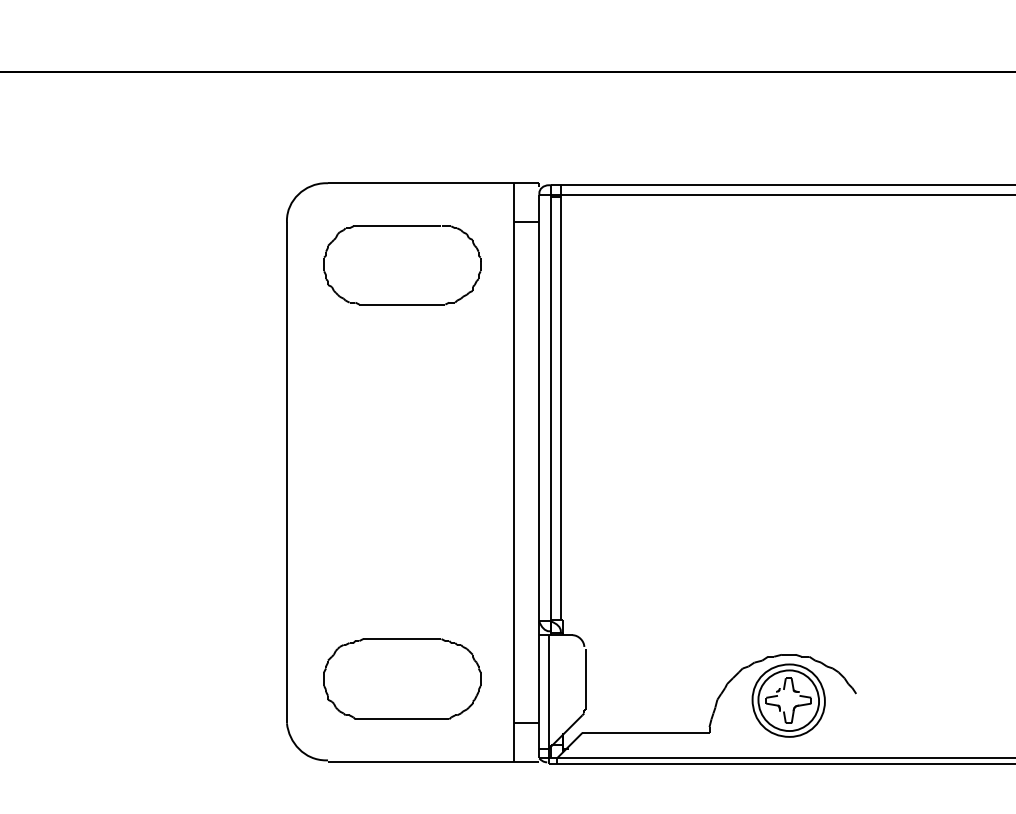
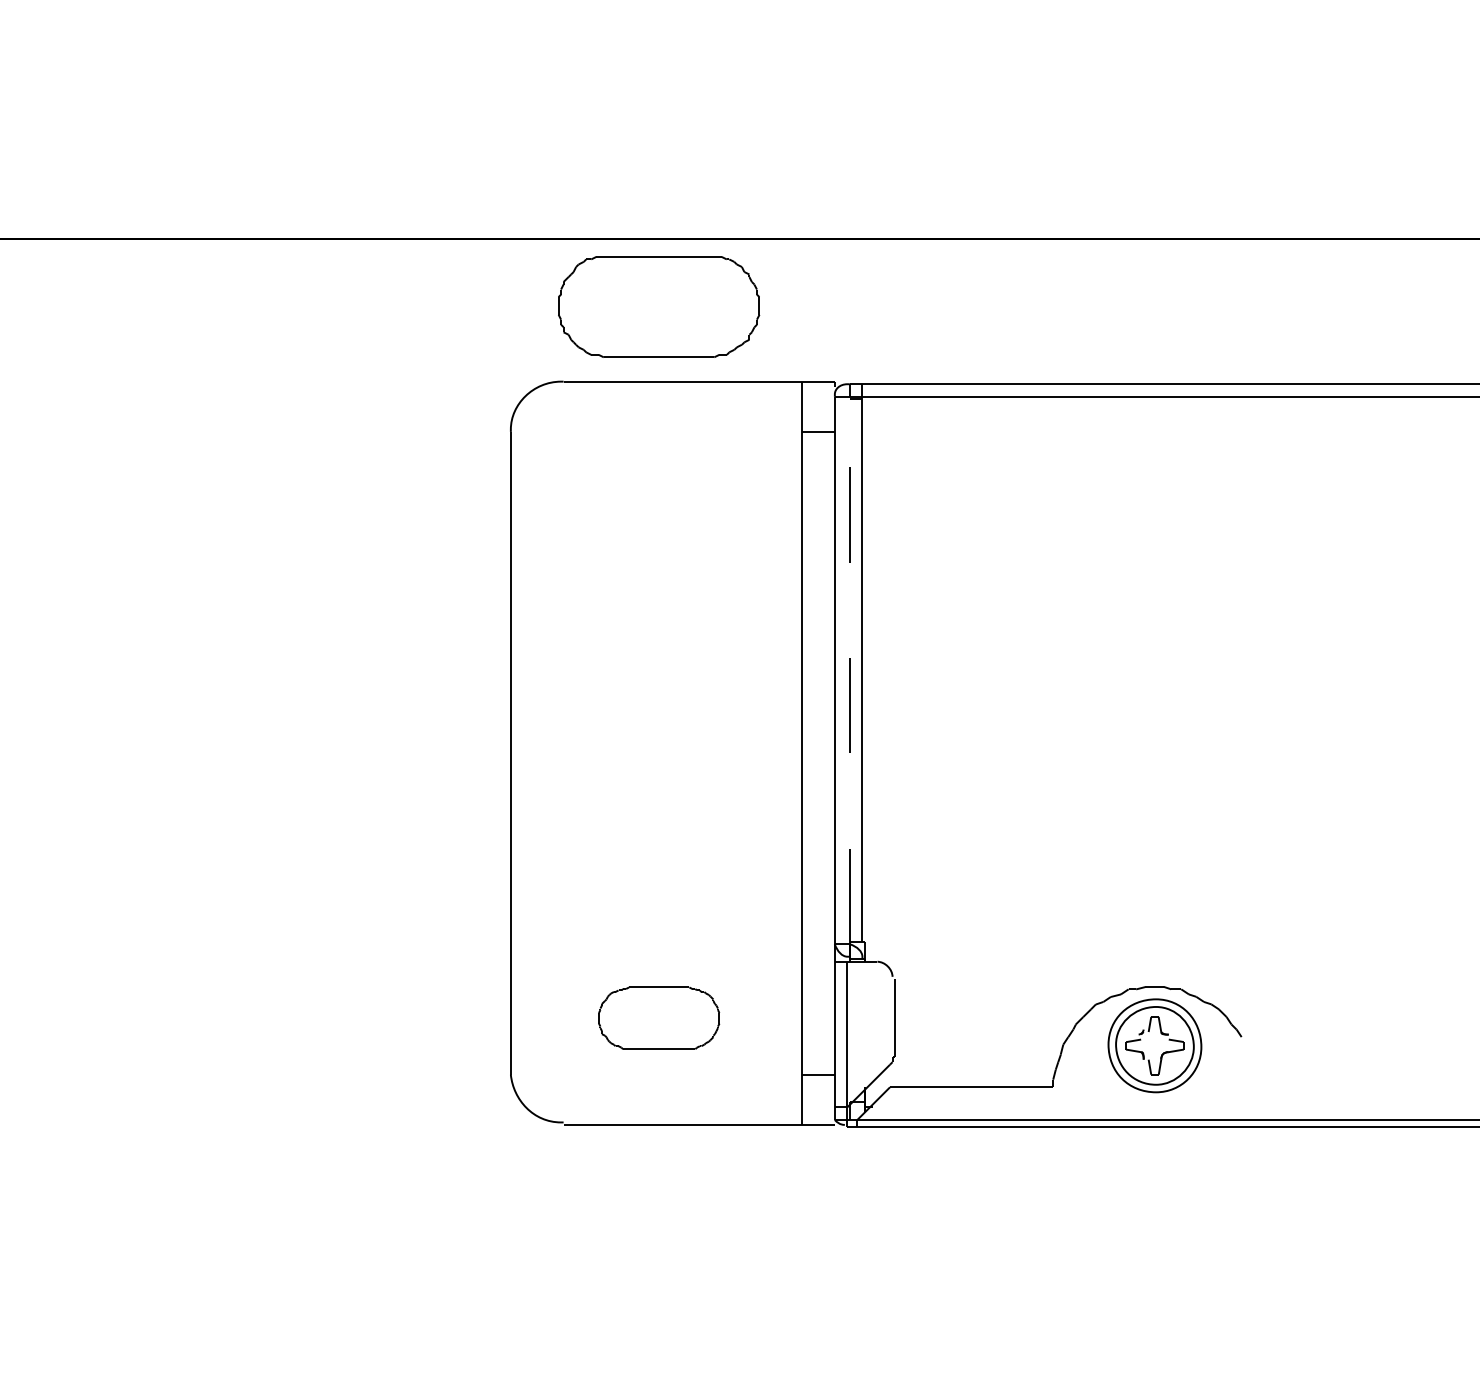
part: (402, 264) -> (659, 306), moved
line: (550, 408) -> (849, 670), solid -> dashed
part: (402, 679) -> (659, 1018), size x0.6

